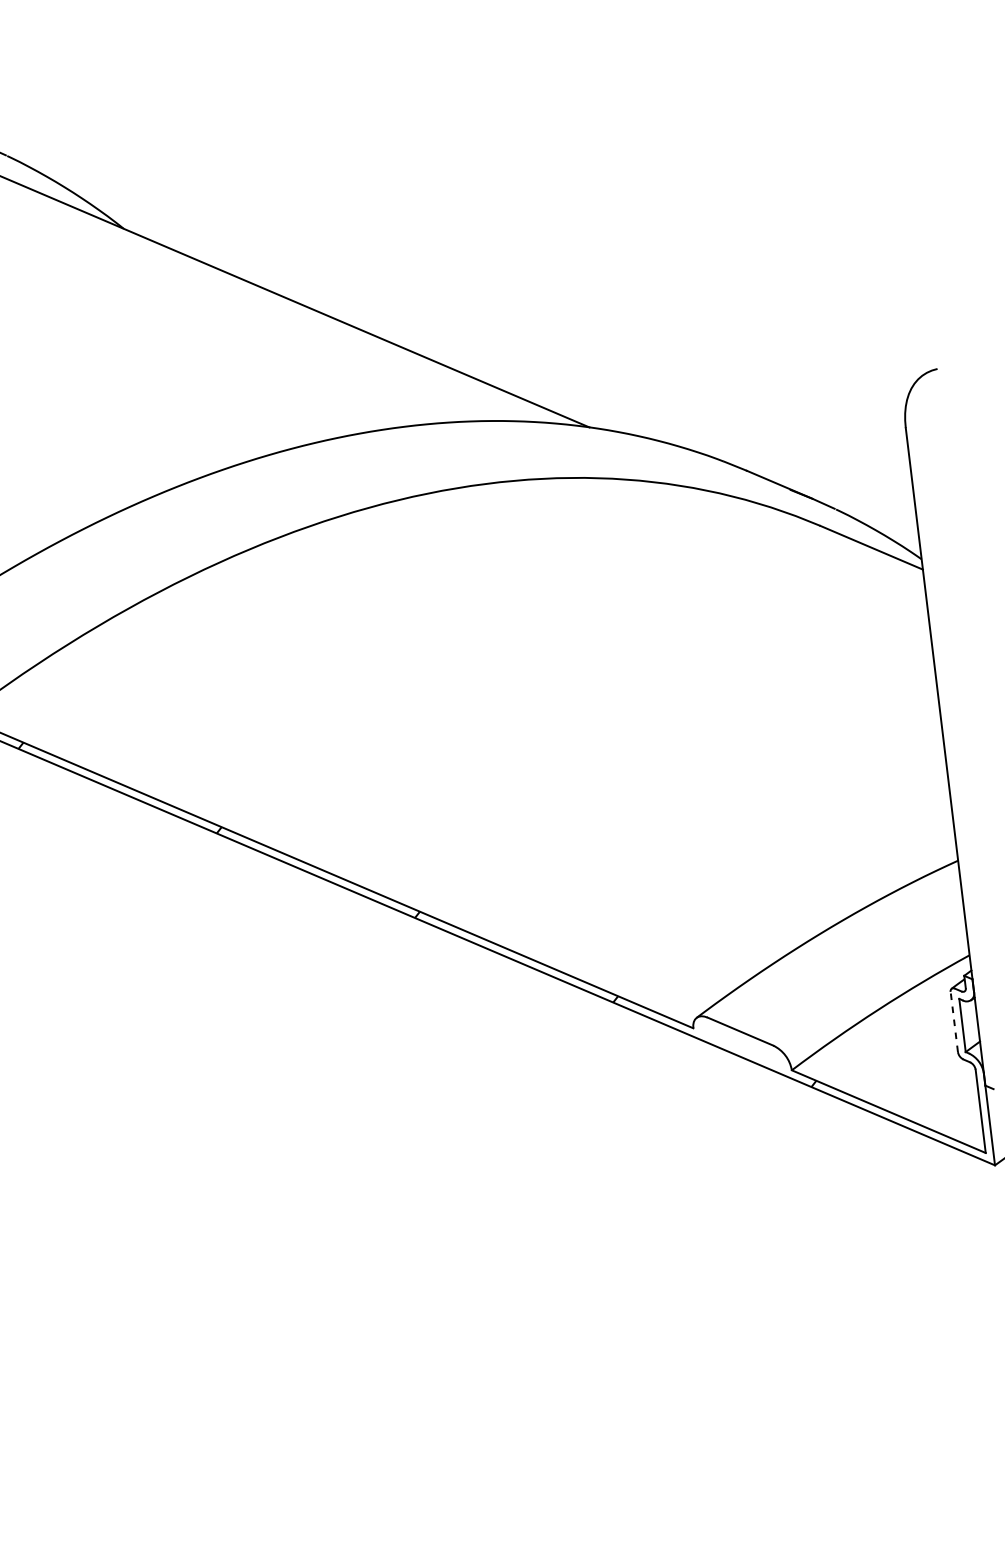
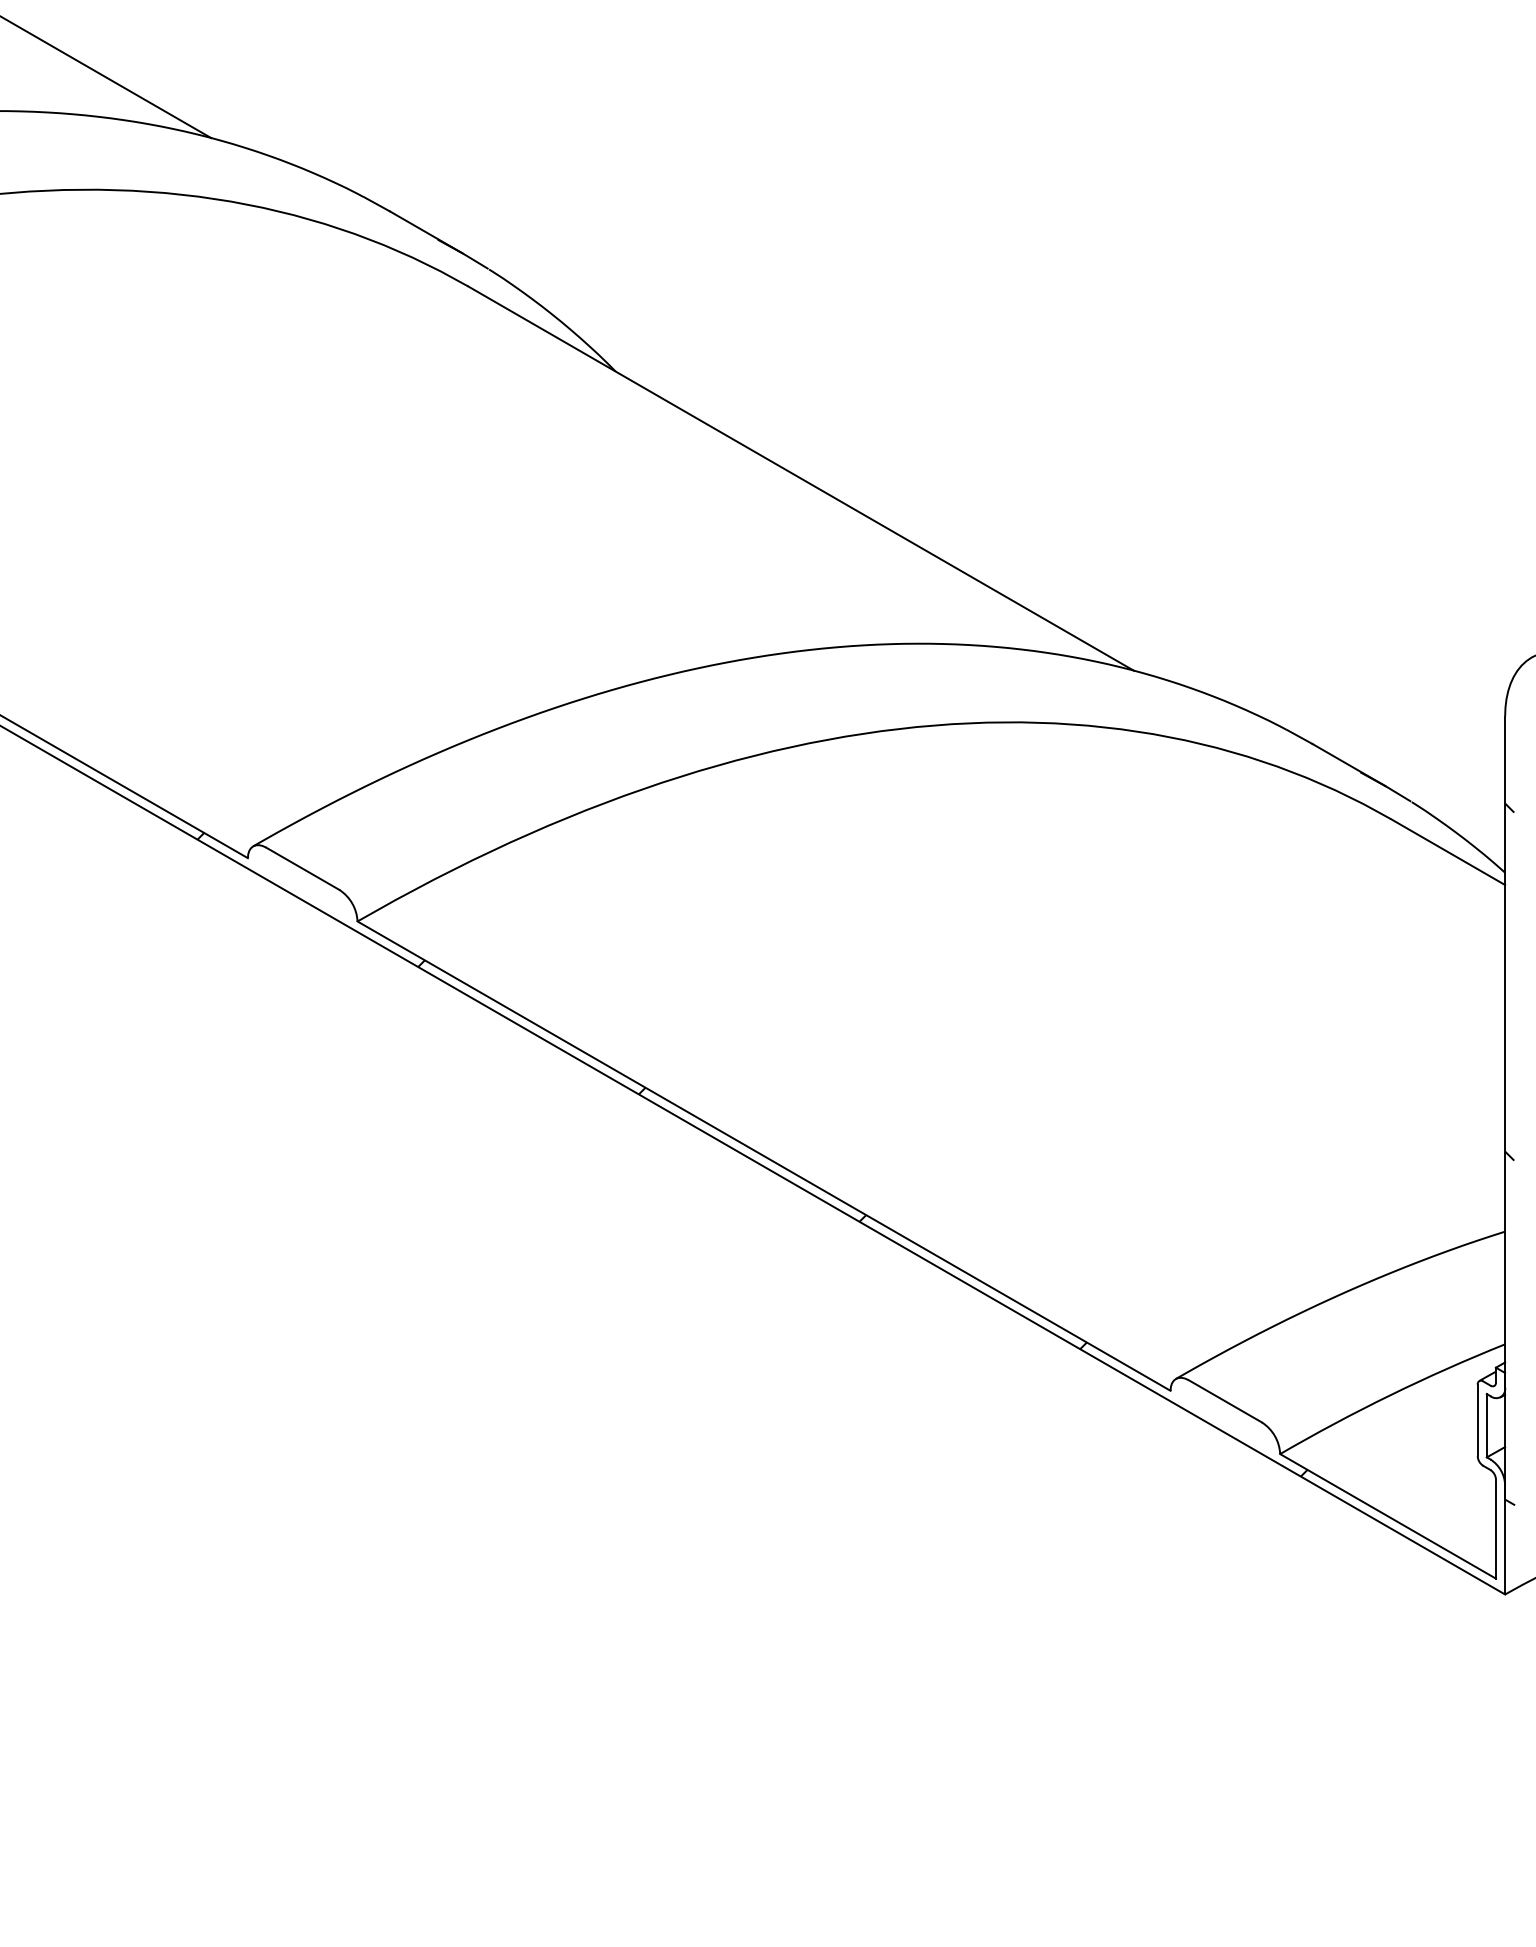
hatch: (936, 650) -> (1509, 981), added
line: (954, 1022) -> (1477, 1420), dashed -> solid

